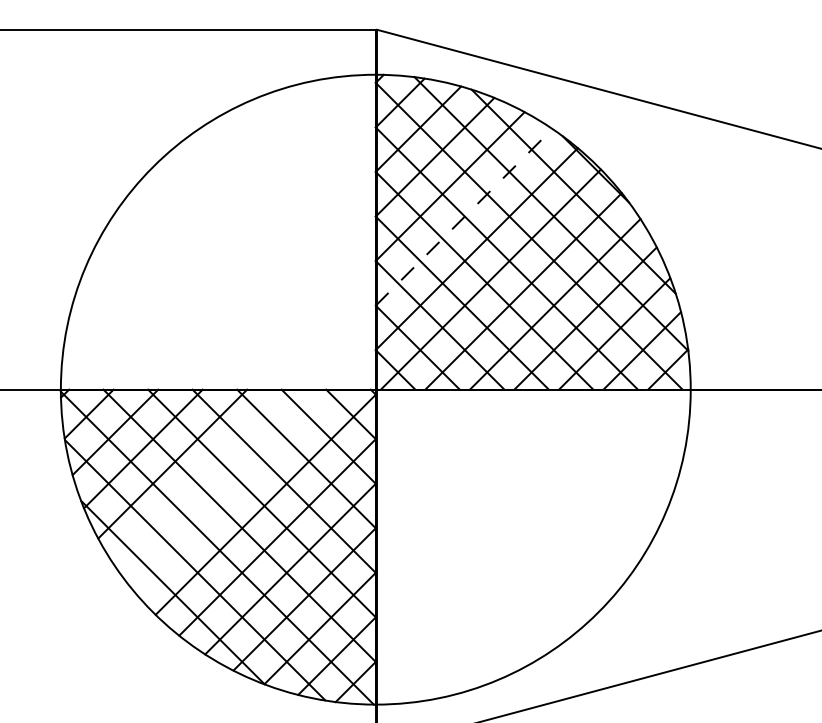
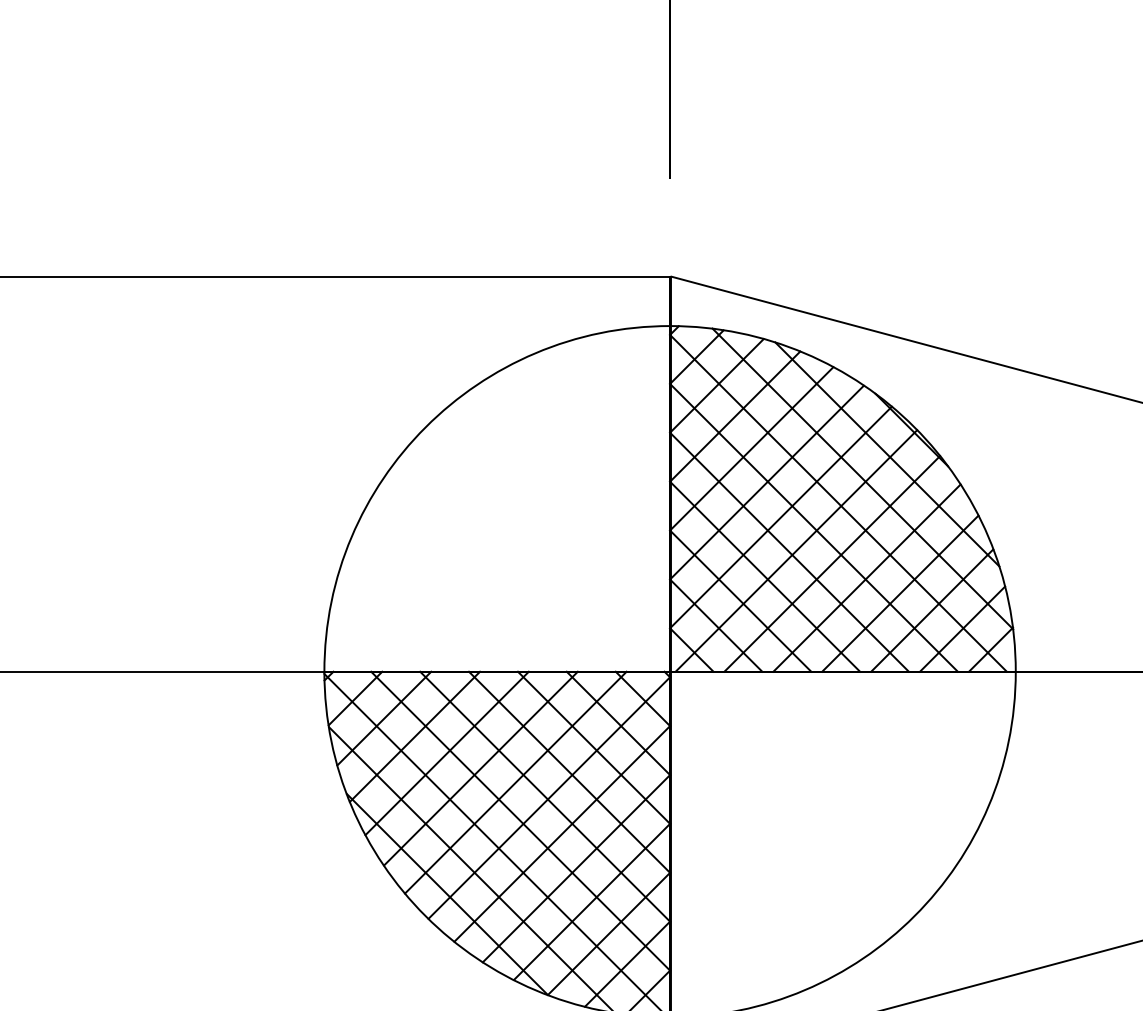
line: (464, 217) -> (767, 482), dashed -> solid
line: (203, 477) -> (480, 768), added
line: (234, 490) -> (515, 782), added

